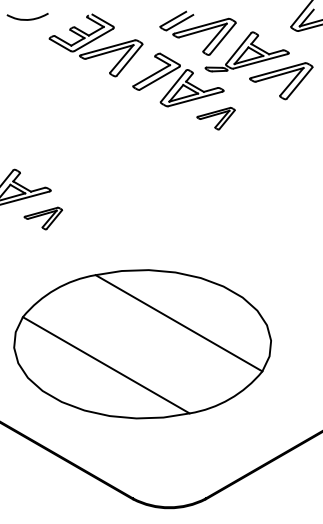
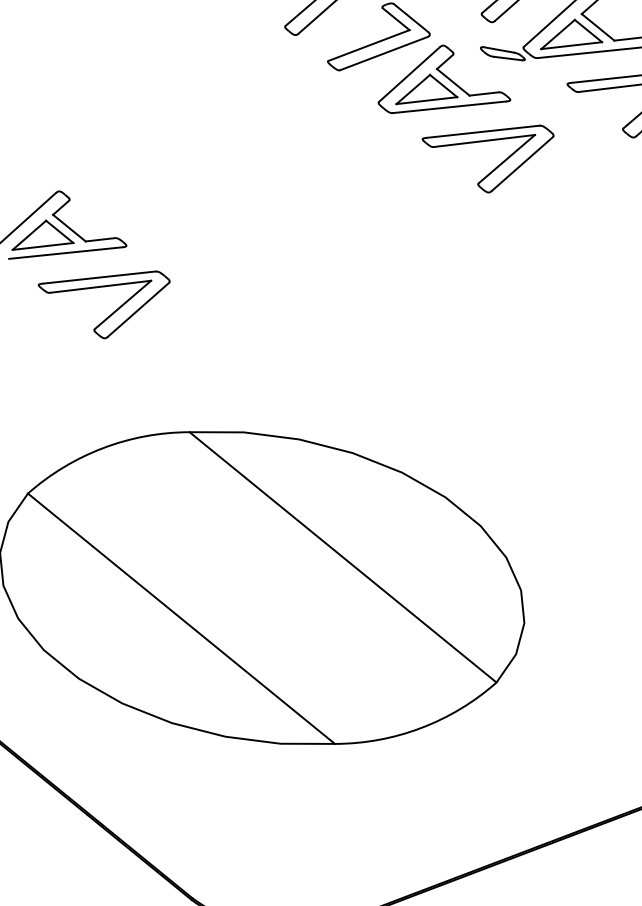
part: (215, 118) -> (484, 153), size x1.67
part: (43, 218) -> (102, 299), size x1.67

